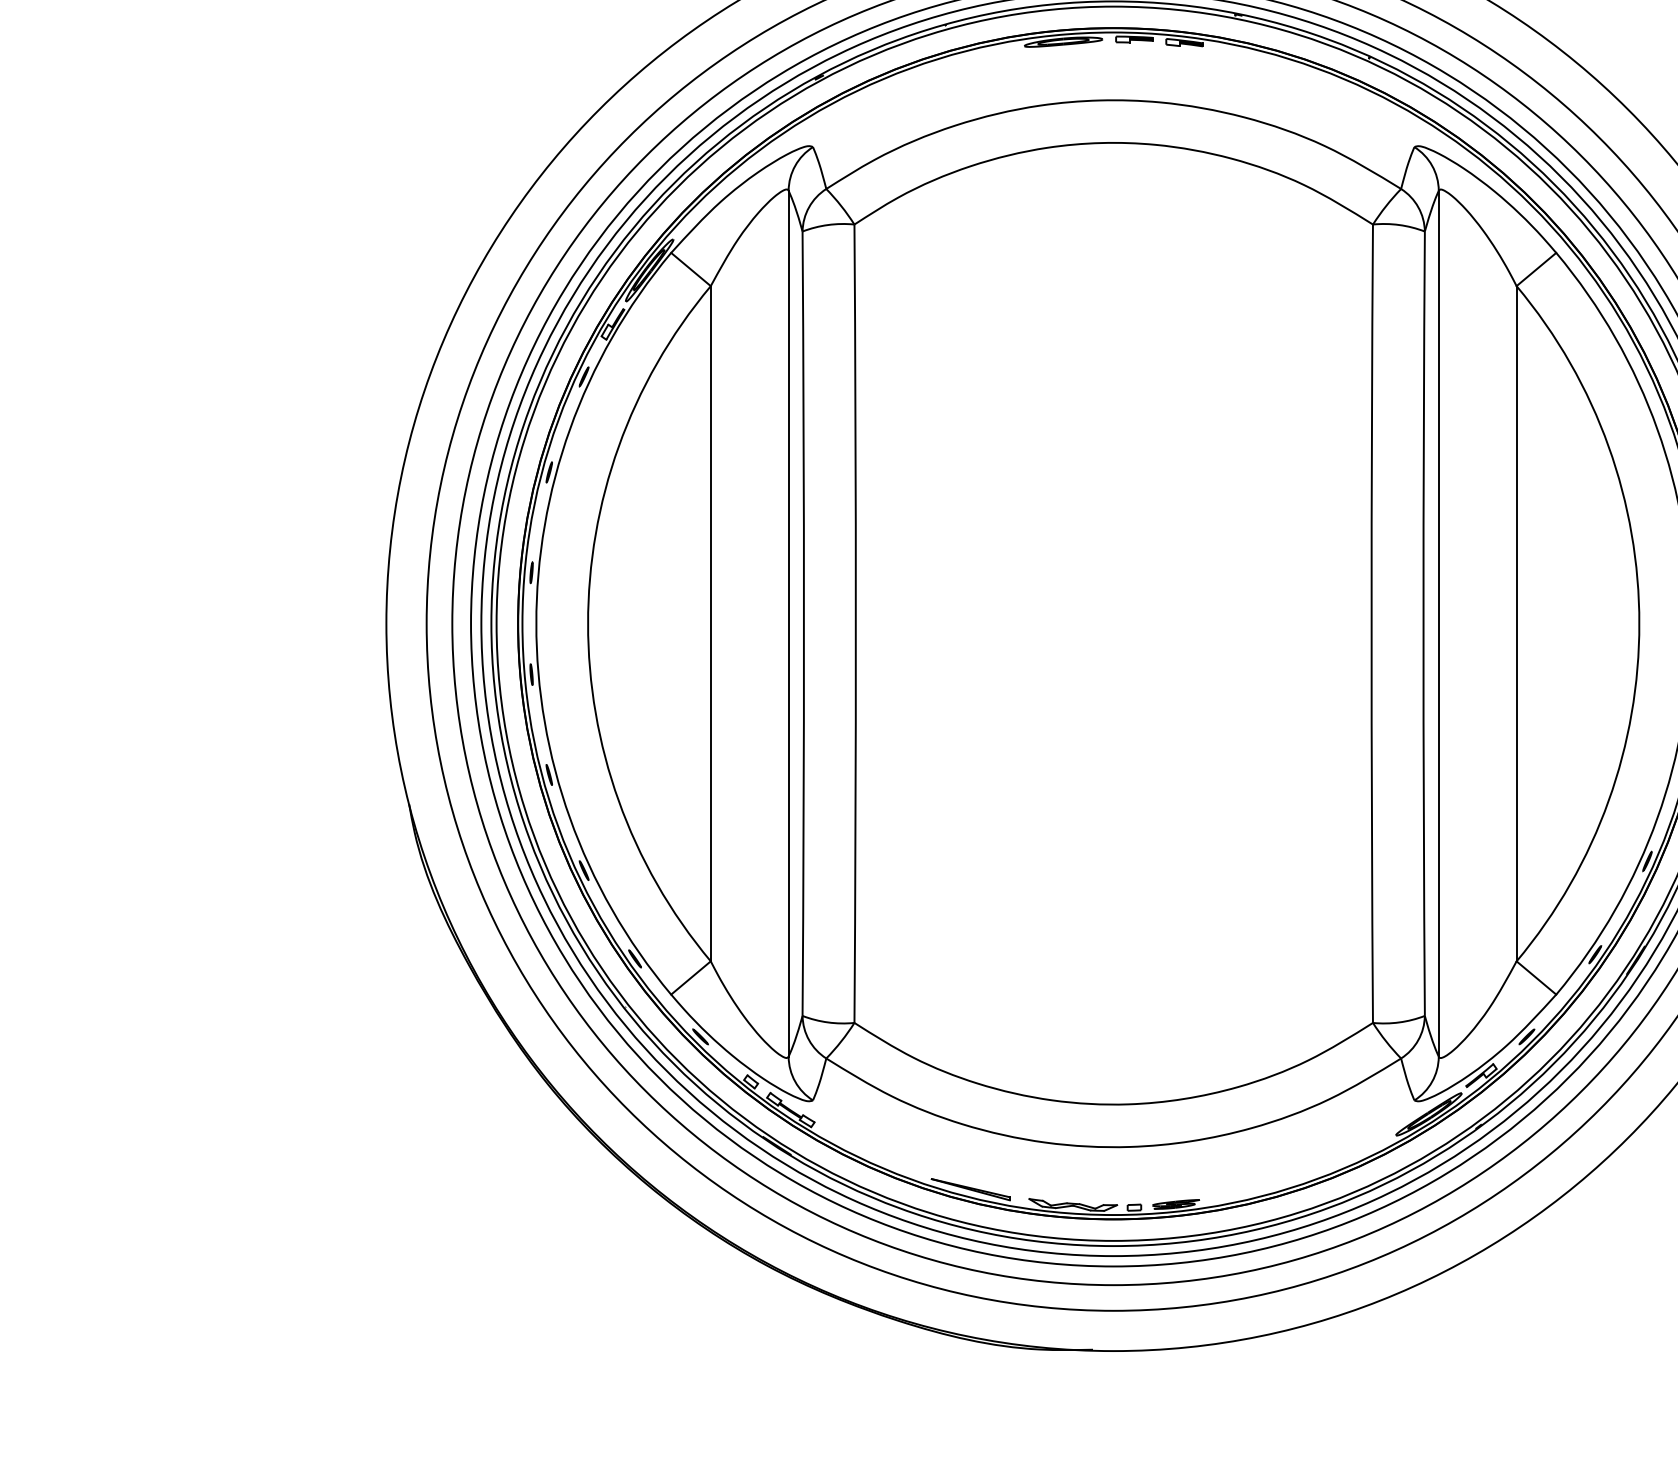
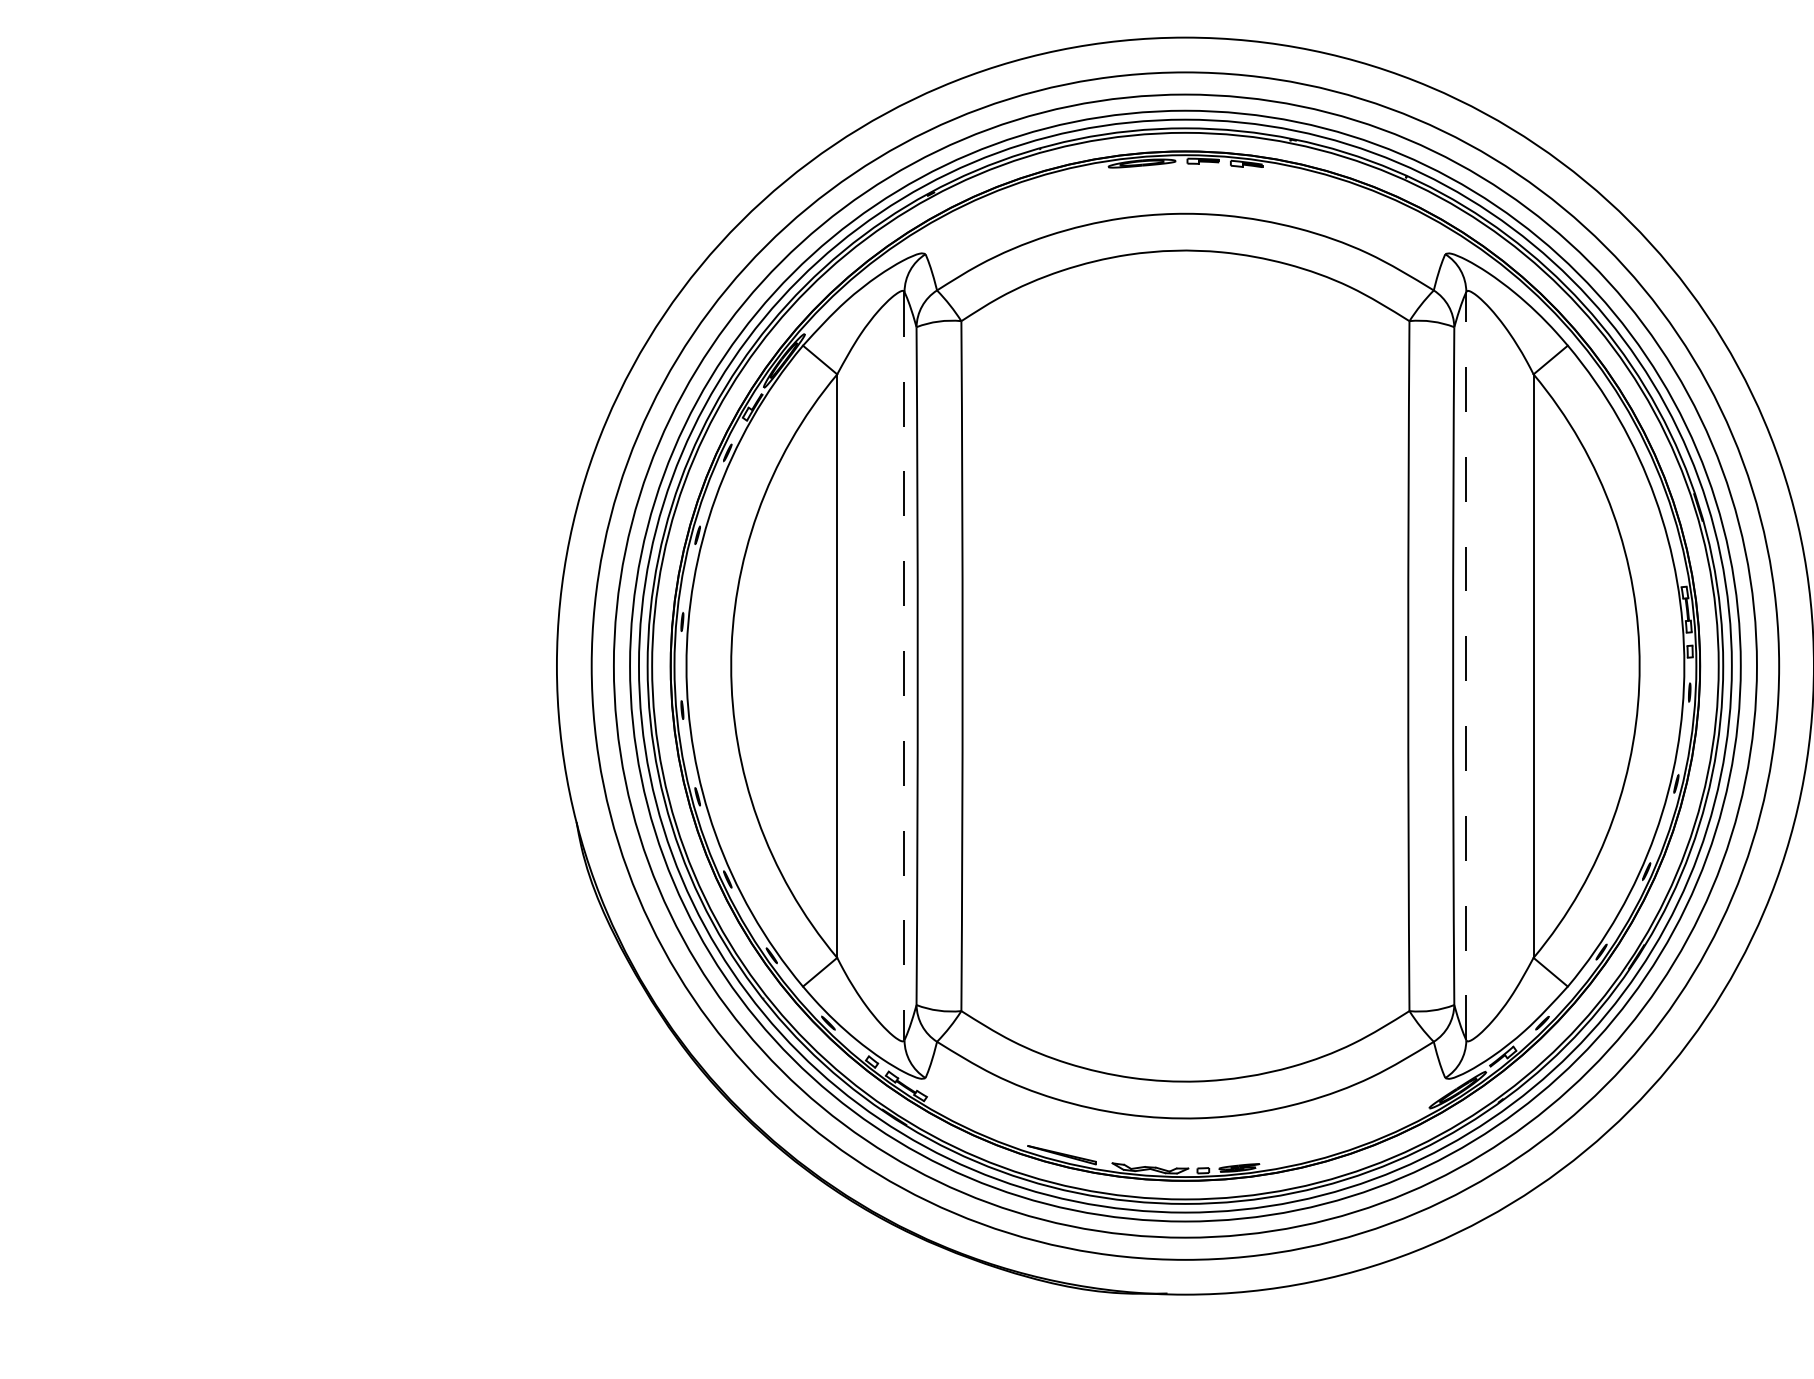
line: (1438, 623) -> (1466, 665), solid -> dashed
line: (788, 624) -> (904, 666), solid -> dashed

